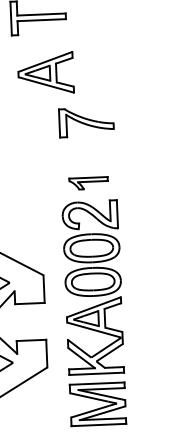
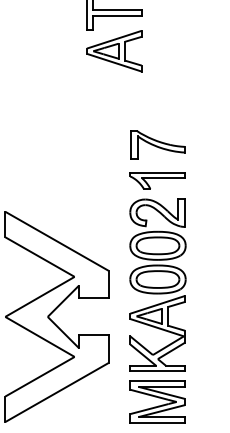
part: (45, 73) -> (114, 51), moved
part: (86, 122) -> (157, 144), moved
part: (88, 183) -> (157, 180), size x1.43

